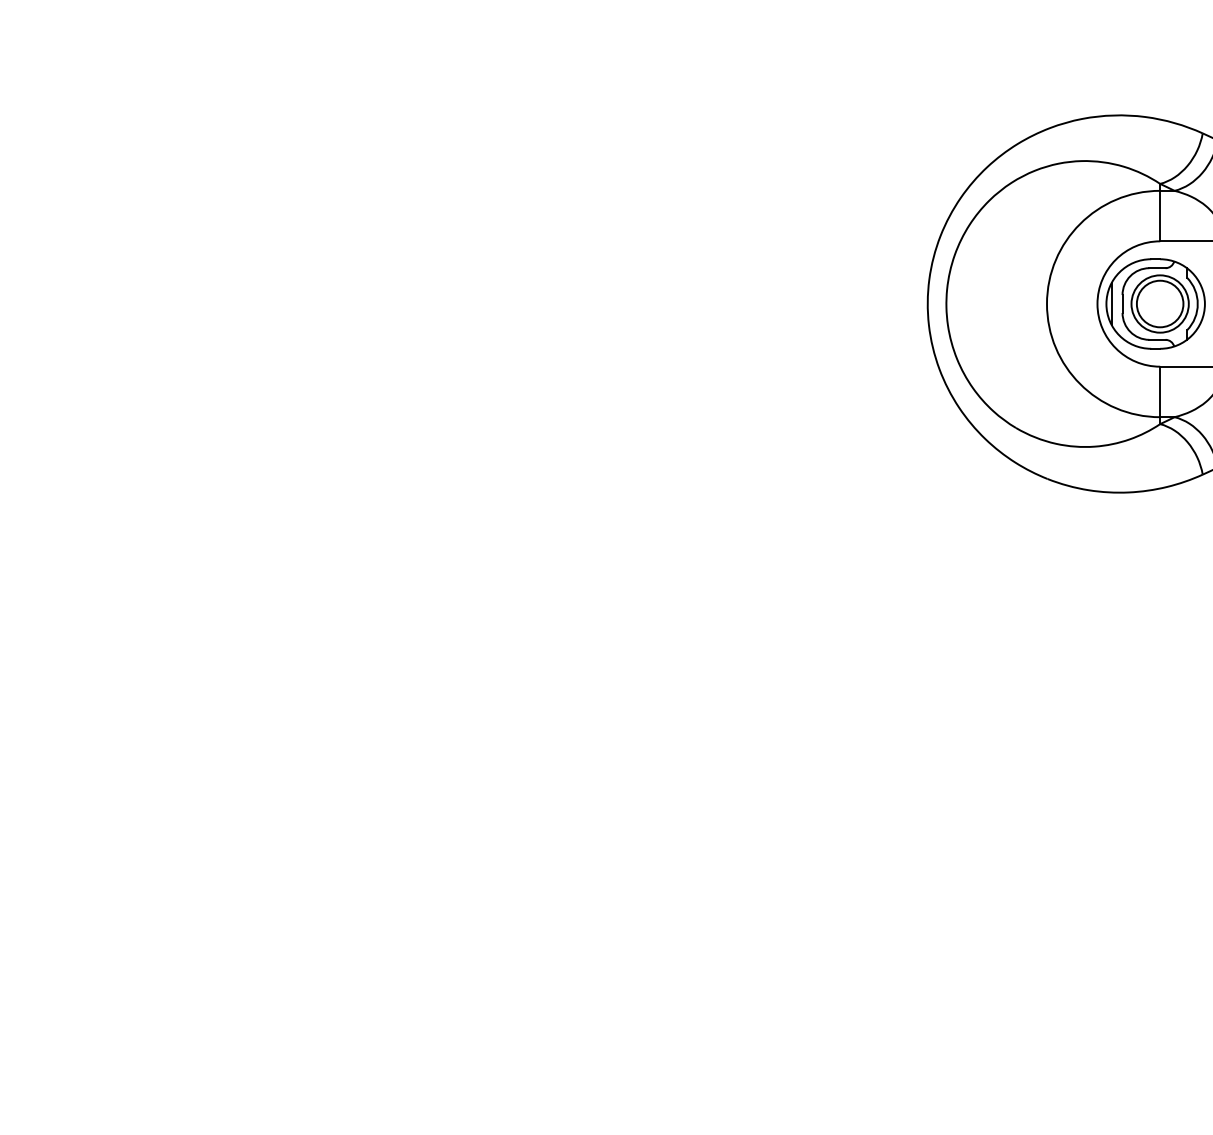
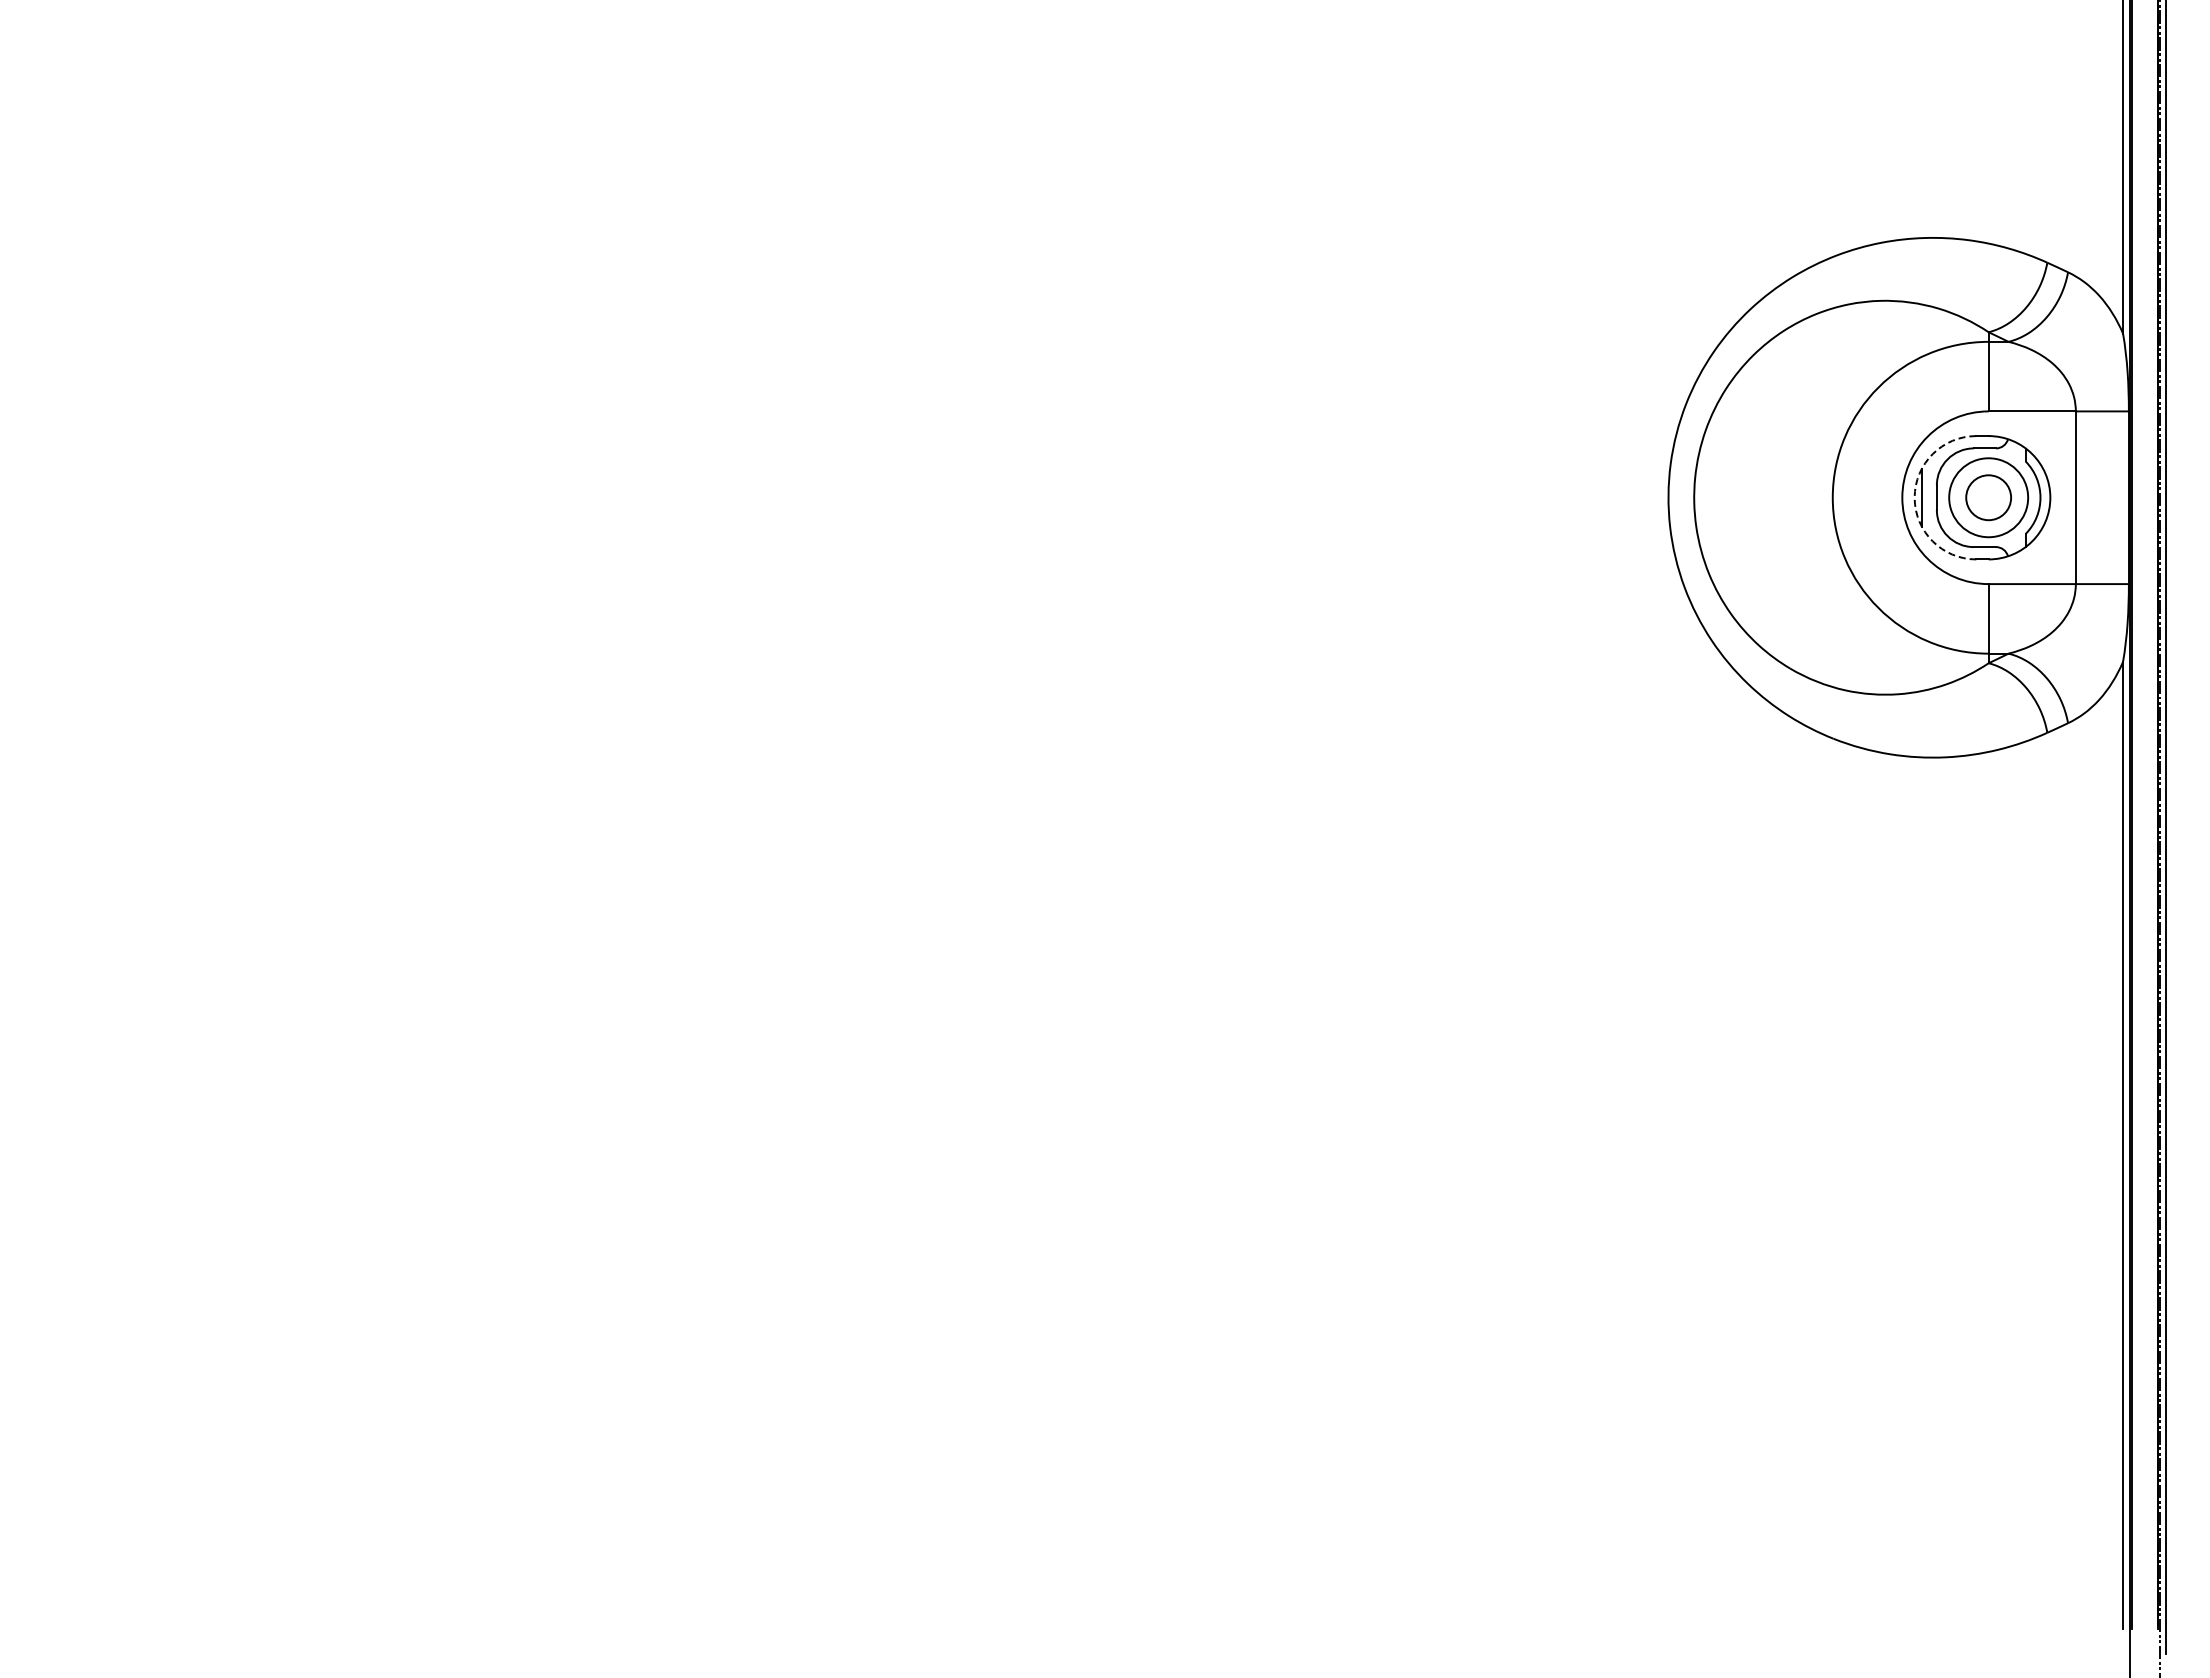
arc: (1106, 303) -> (1914, 497), solid -> dashed
circle: (1160, 303) -> (1988, 497), size x0.7

